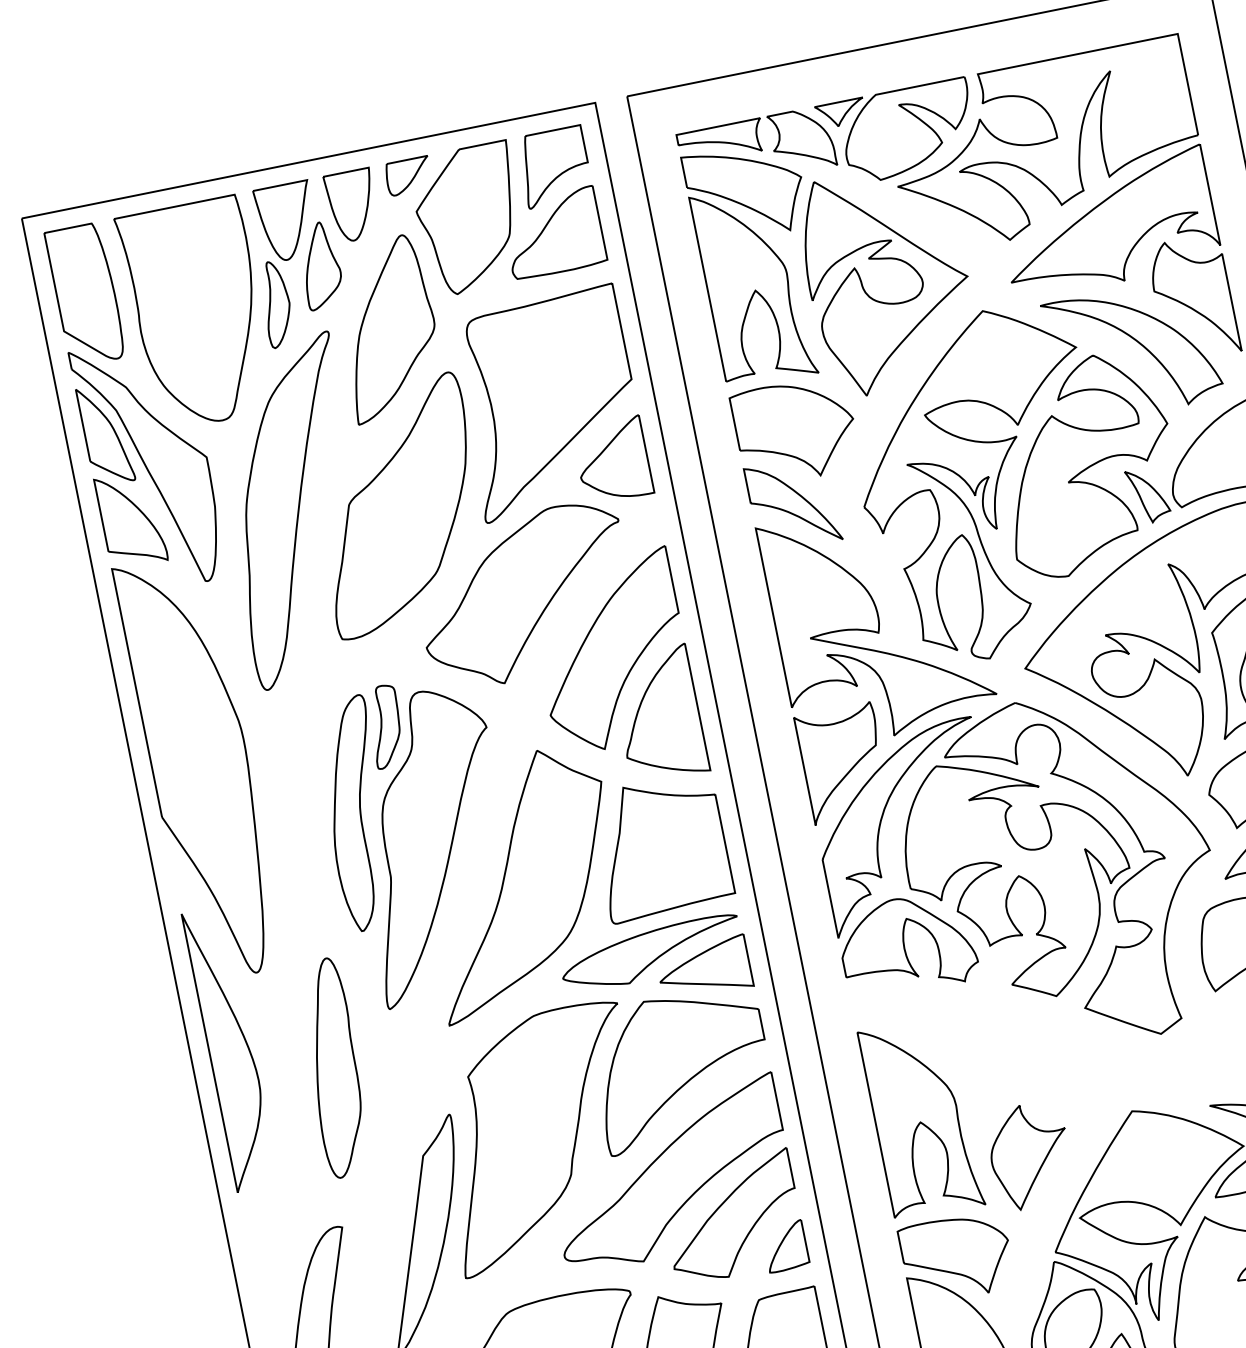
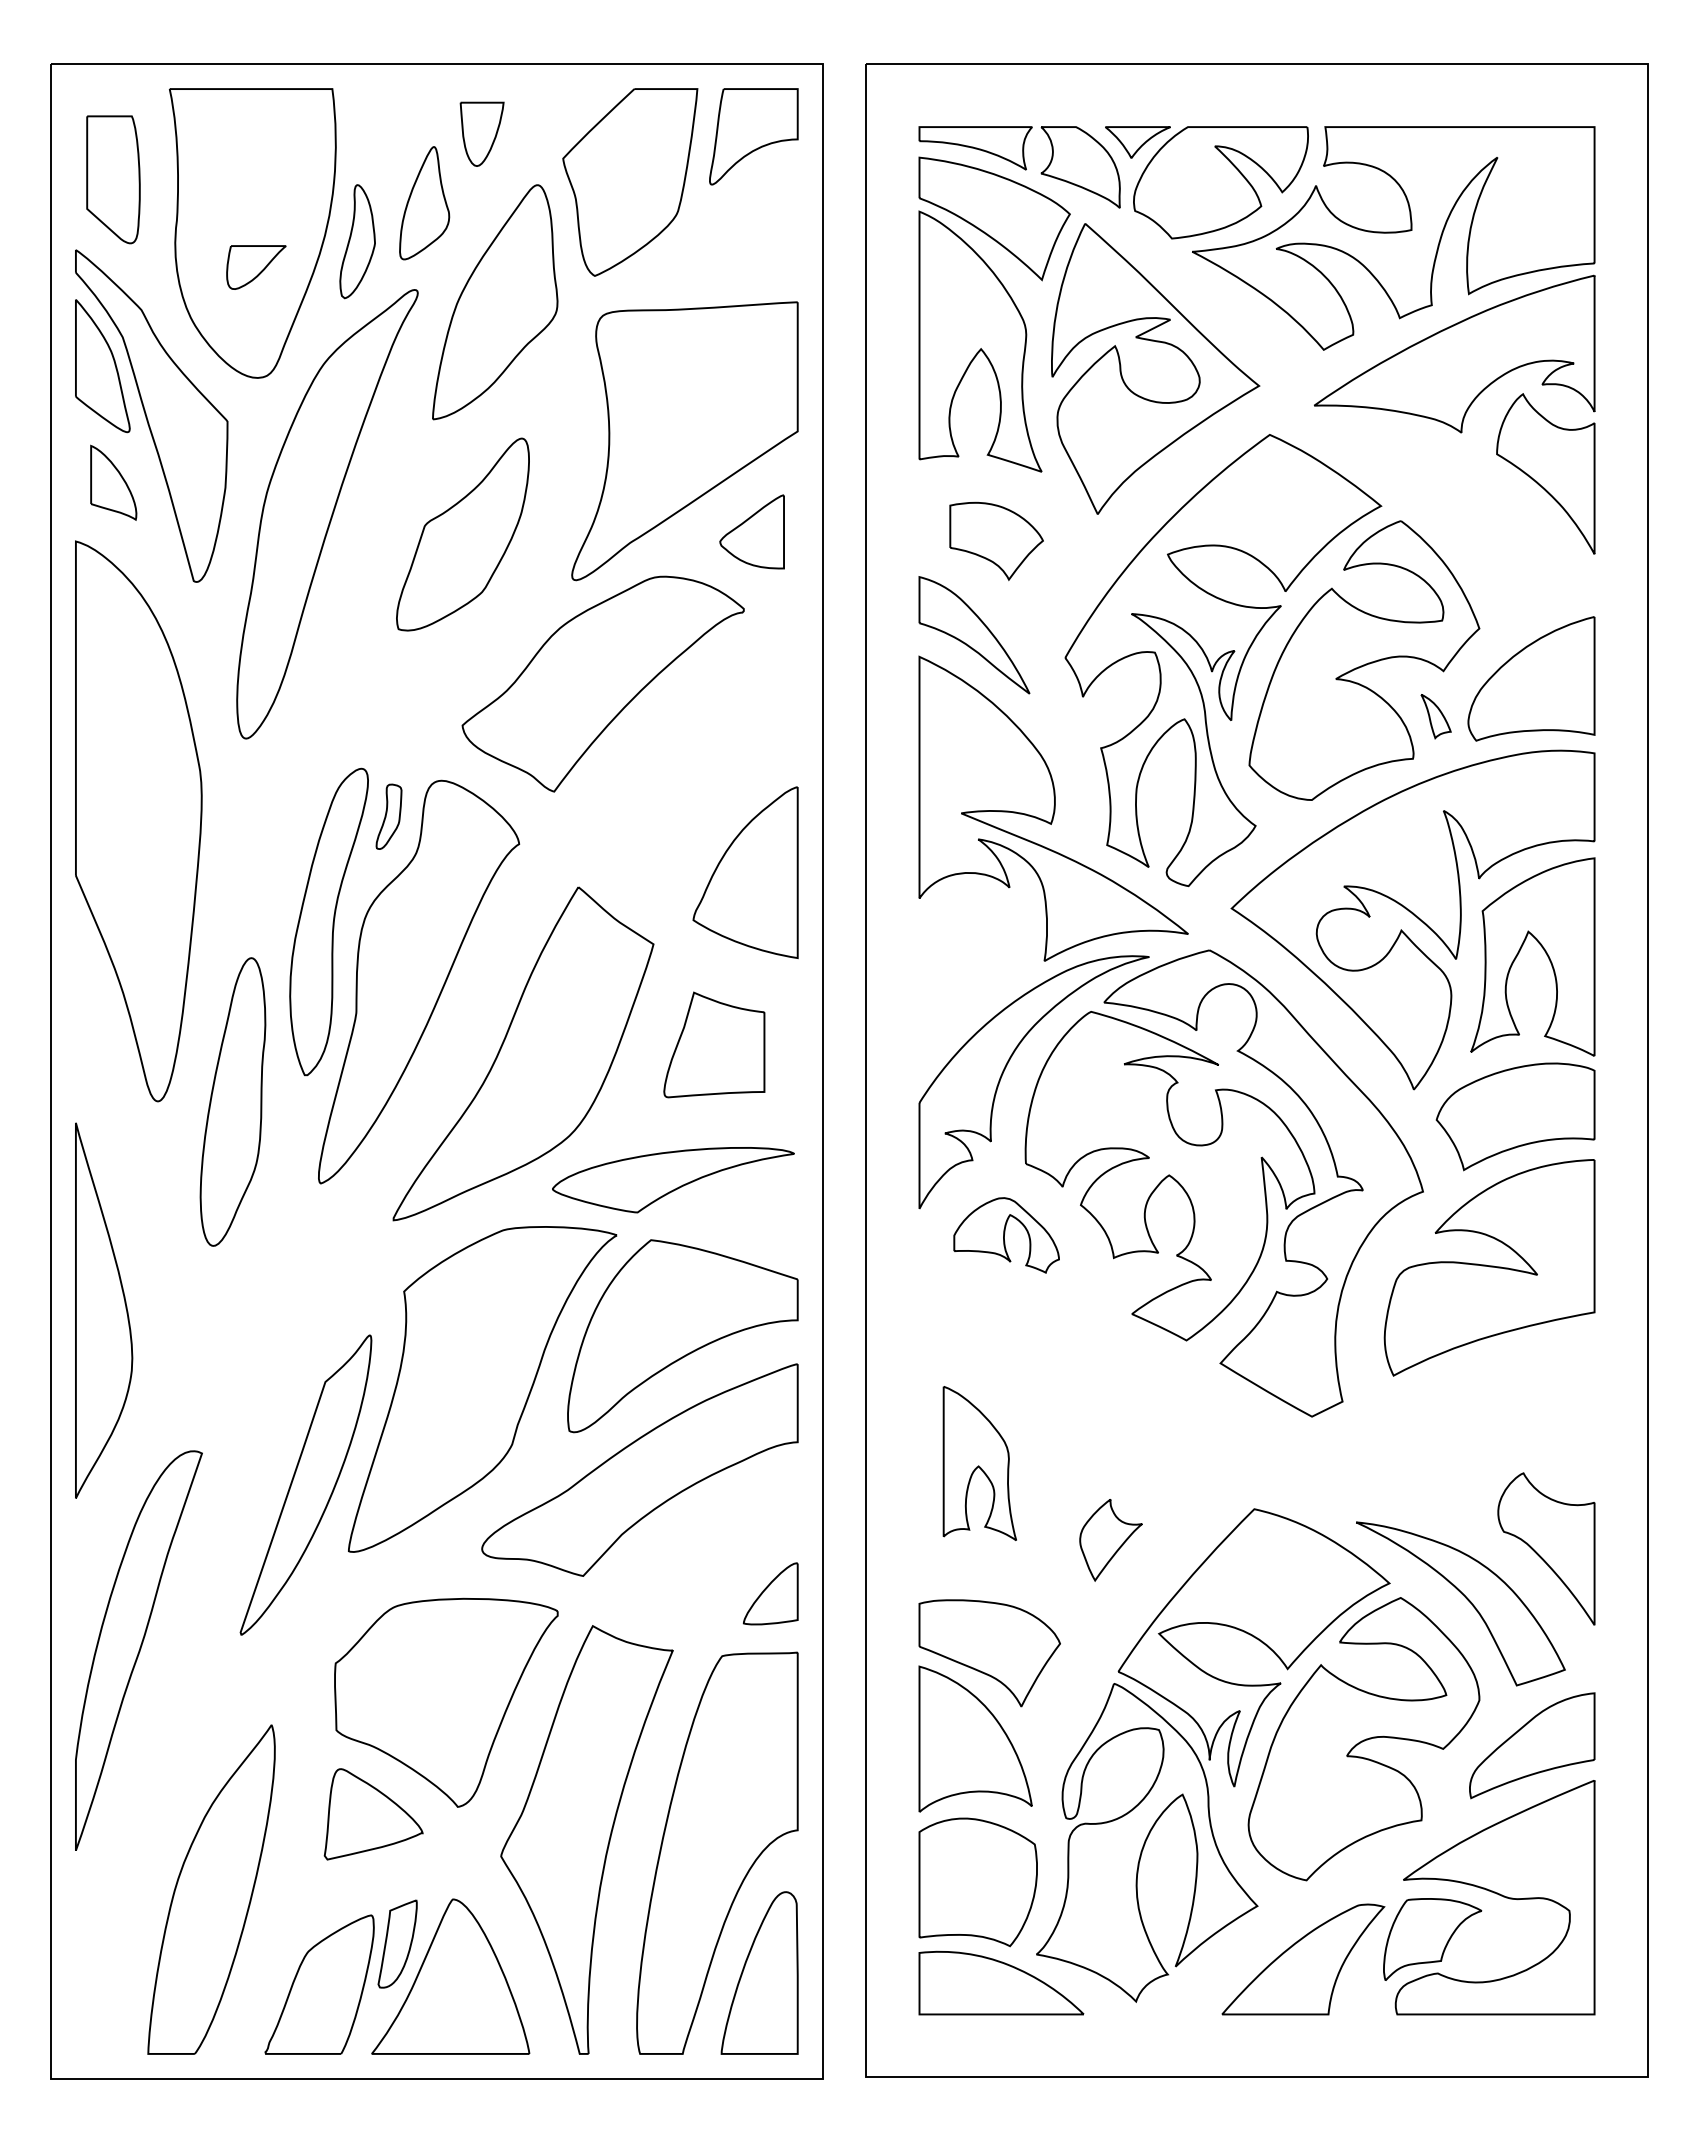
part: (408, 176) -> (256, 267), moved
part: (352, 206) -> (481, 134), size x0.7
part: (287, 222) -> (393, 138), removed
part: (553, 232) -> (734, 221), removed
part: (85, 294) -> (113, 179), size x0.7
part: (1138, 342) -> (1462, 516), removed
part: (795, 431) -> (996, 541), size x0.6
part: (612, 460) -> (751, 531), size x0.7
part: (1147, 495) -> (1435, 716), size x0.6
part: (398, 506) -> (462, 534), size x0.6
part: (131, 519) -> (113, 482), size x0.6
part: (612, 652) -> (701, 779), removed
part: (385, 726) -> (388, 816), size x0.6
part: (843, 763) -> (971, 983), removed
part: (661, 847) -> (714, 1044), size x0.6
part: (907, 945) -> (1006, 1235), size x0.6
part: (703, 969) -> (737, 1213), removed
part: (230, 1049) -> (104, 1310), moved
part: (333, 1067) -> (232, 1101), moved
part: (921, 1118) -> (979, 1463), size x0.6
part: (1029, 1155) -> (1110, 1539), size x0.6
part: (732, 1217) -> (709, 1542), removed

